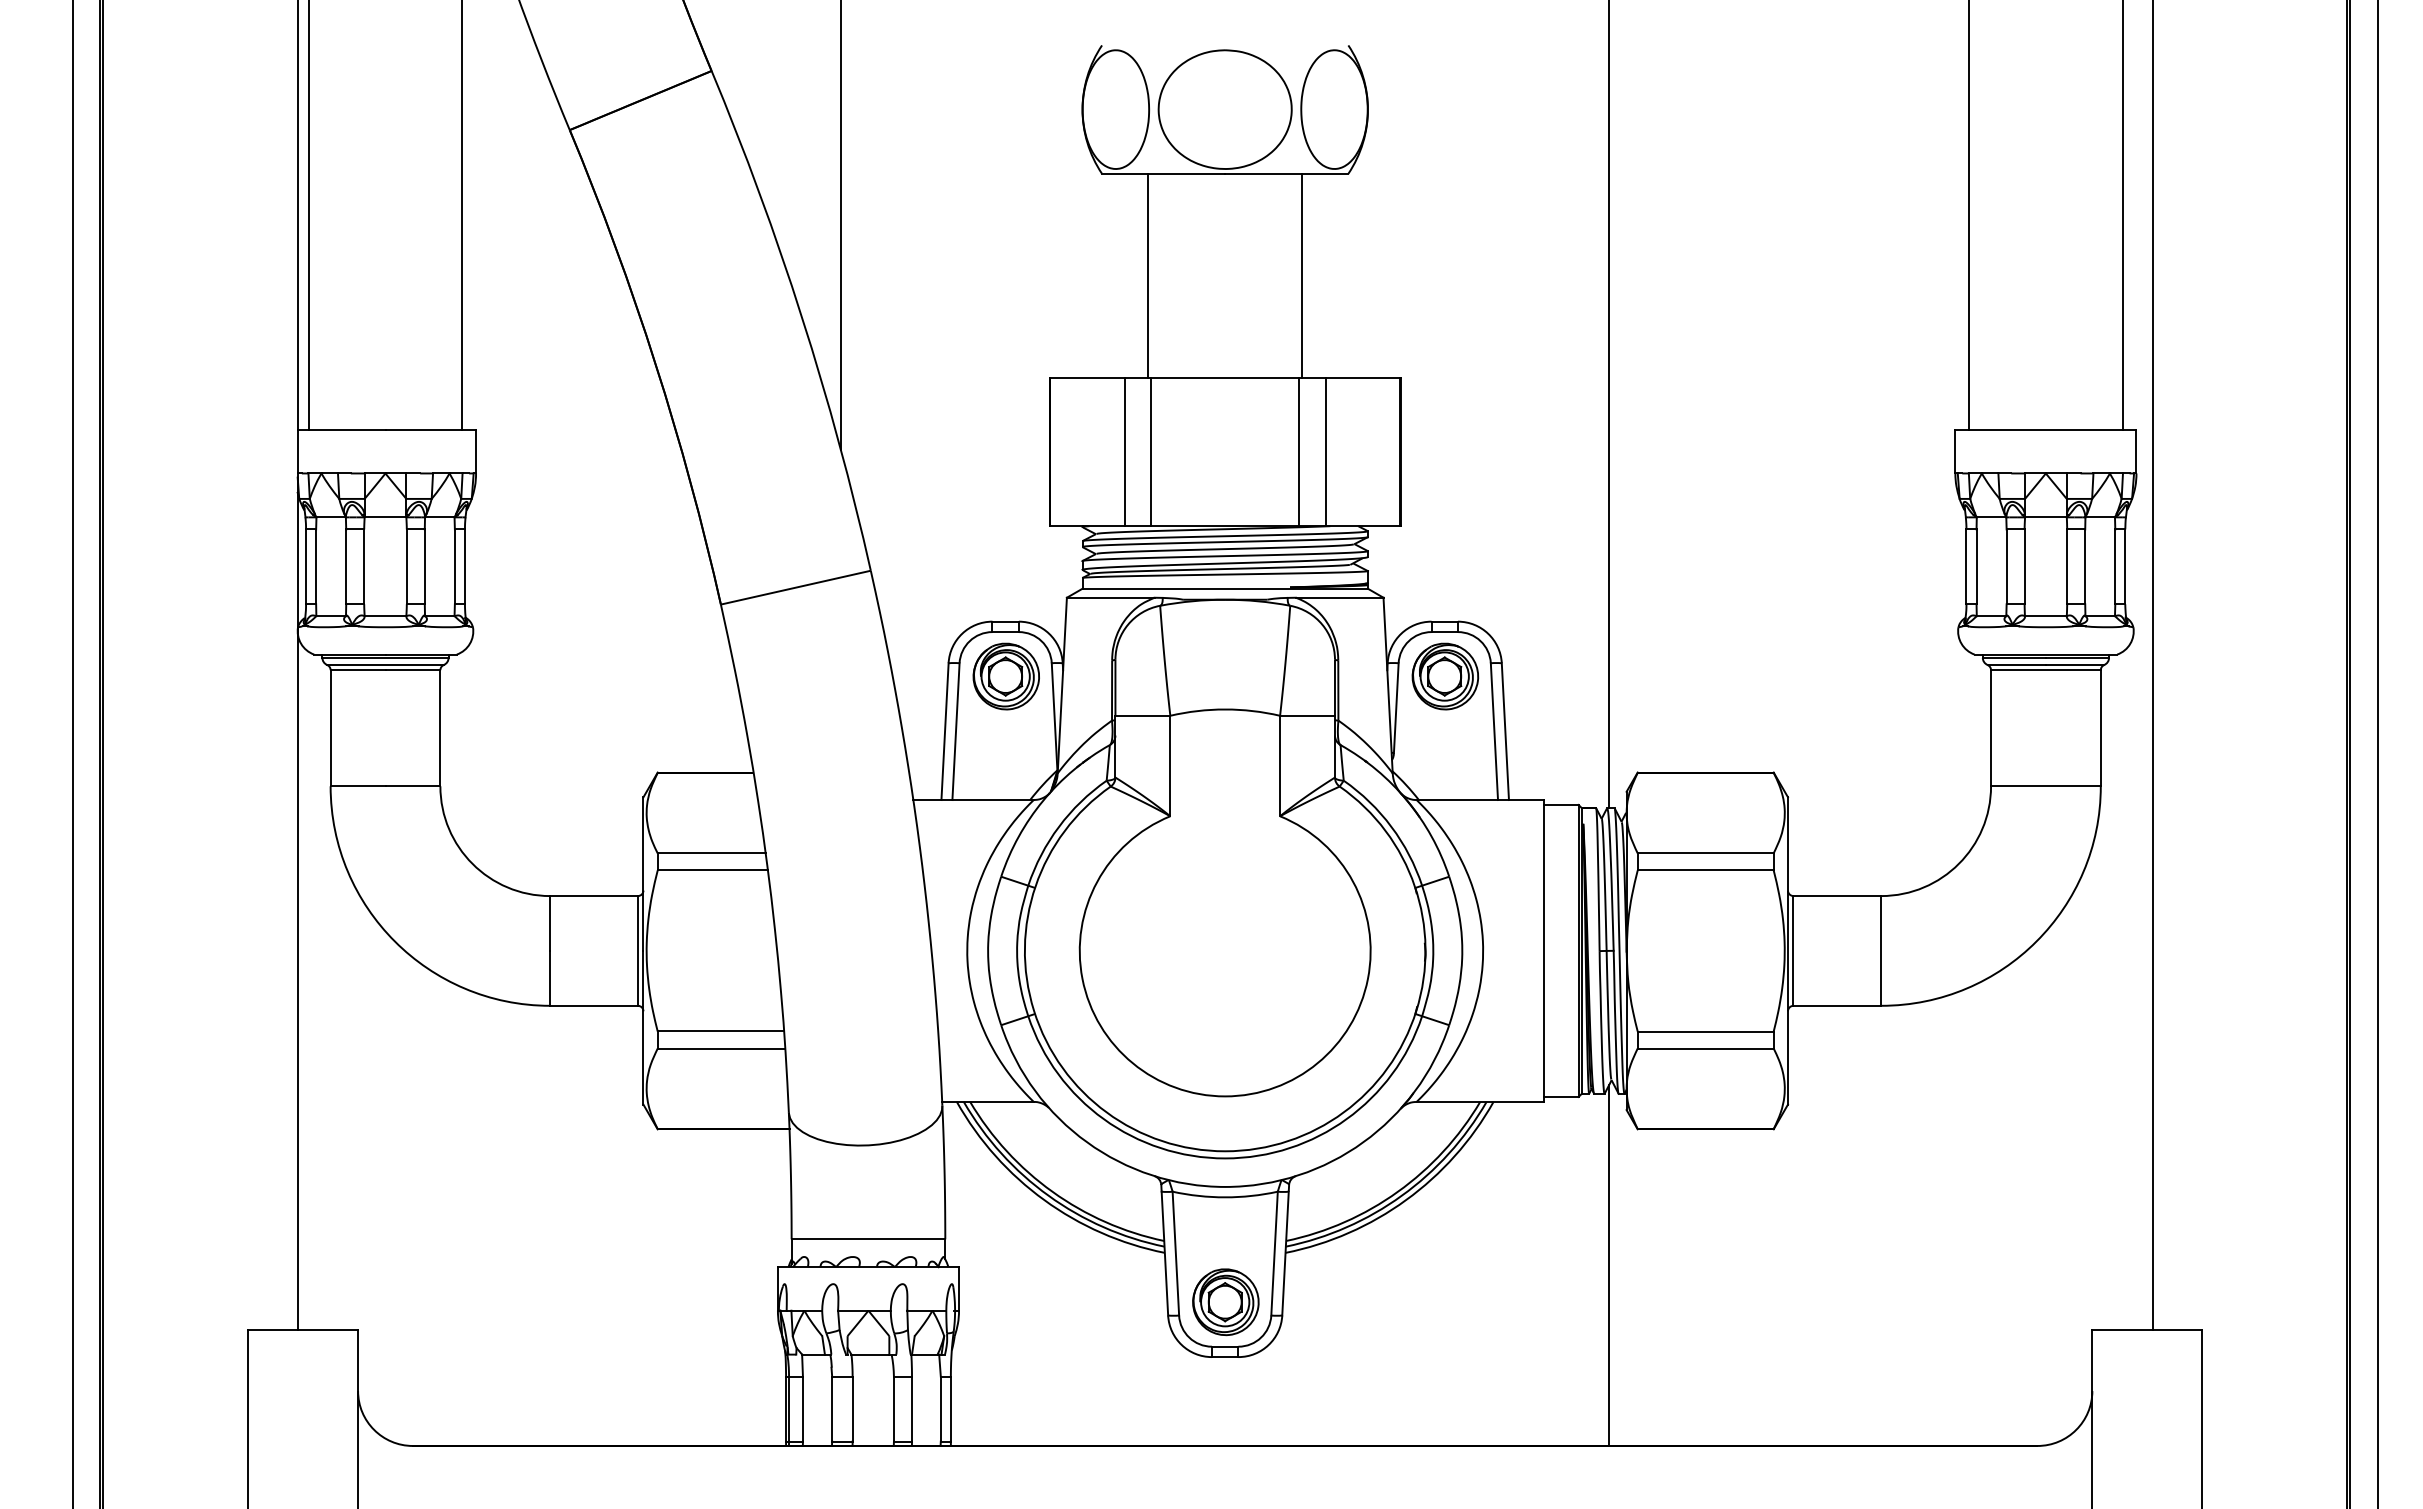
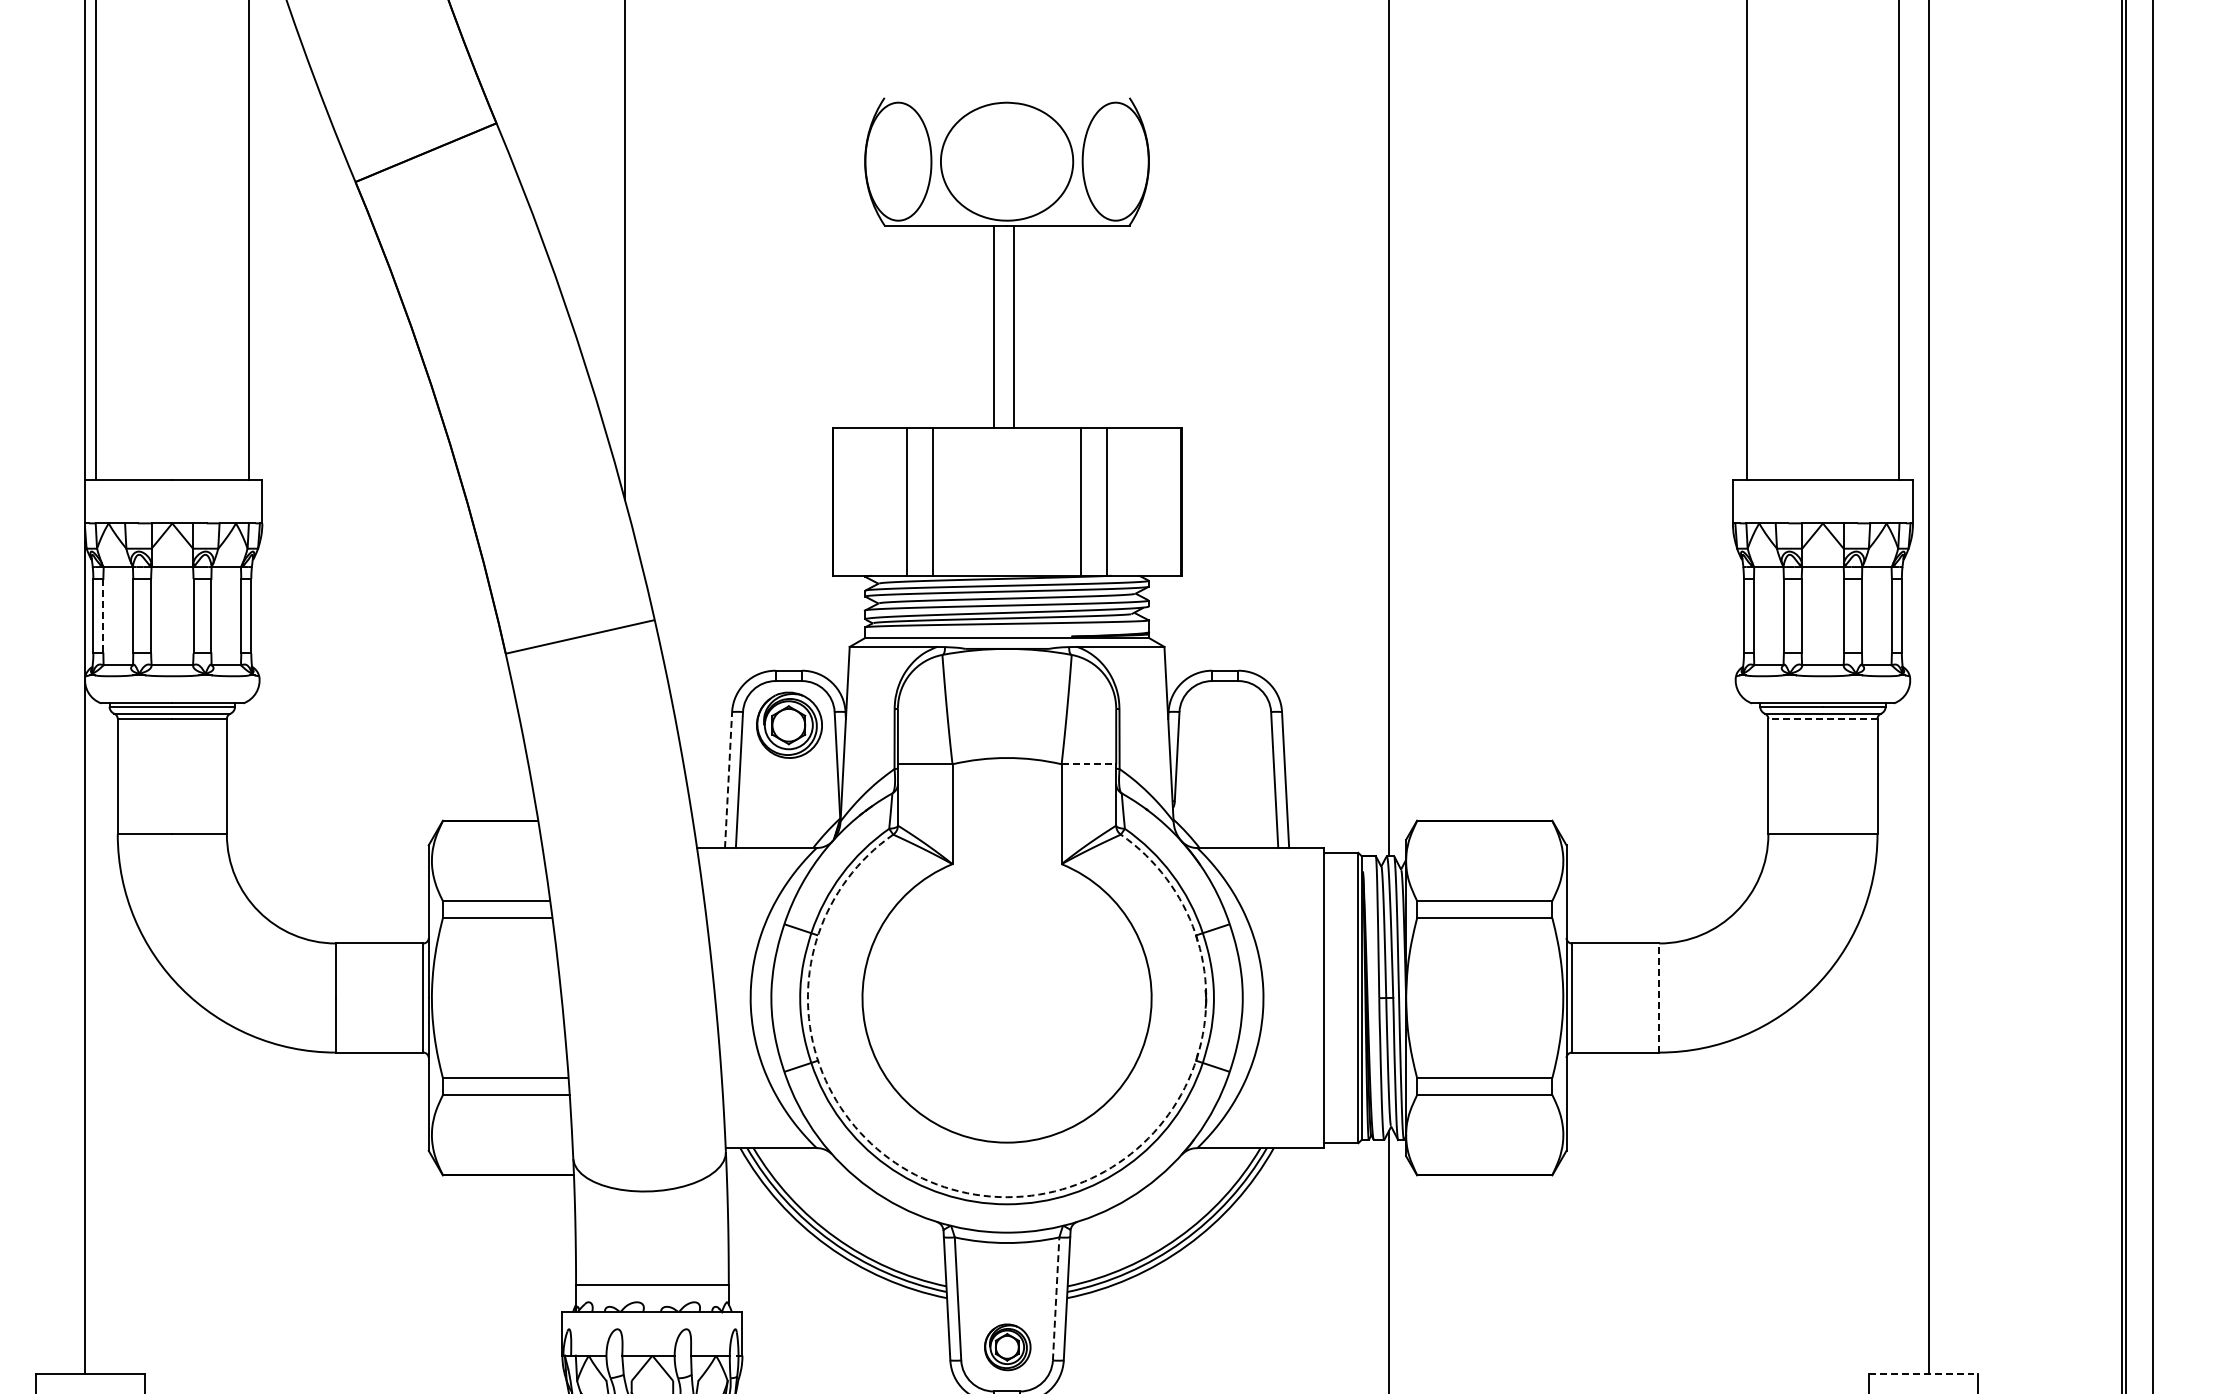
line: (1148, 275) -> (994, 326), moved
line: (1302, 275) -> (1014, 326), moved
line: (316, 567) -> (103, 616), solid -> dashed
line: (2045, 670) -> (1822, 719), solid -> dashed
part: (1445, 676) -> (1226, 725), removed
line: (1308, 715) -> (1089, 763), solid -> dashed
line: (945, 731) -> (729, 779), solid -> dashed
line: (1881, 950) -> (1659, 997), solid -> dashed
arc: (1225, 1151) -> (1007, 1197), solid -> dashed
line: (1274, 1253) -> (1056, 1298), solid -> dashed
part: (1225, 1302) -> (1007, 1347), size x0.7
line: (2147, 1329) -> (1923, 1374), solid -> dashed

